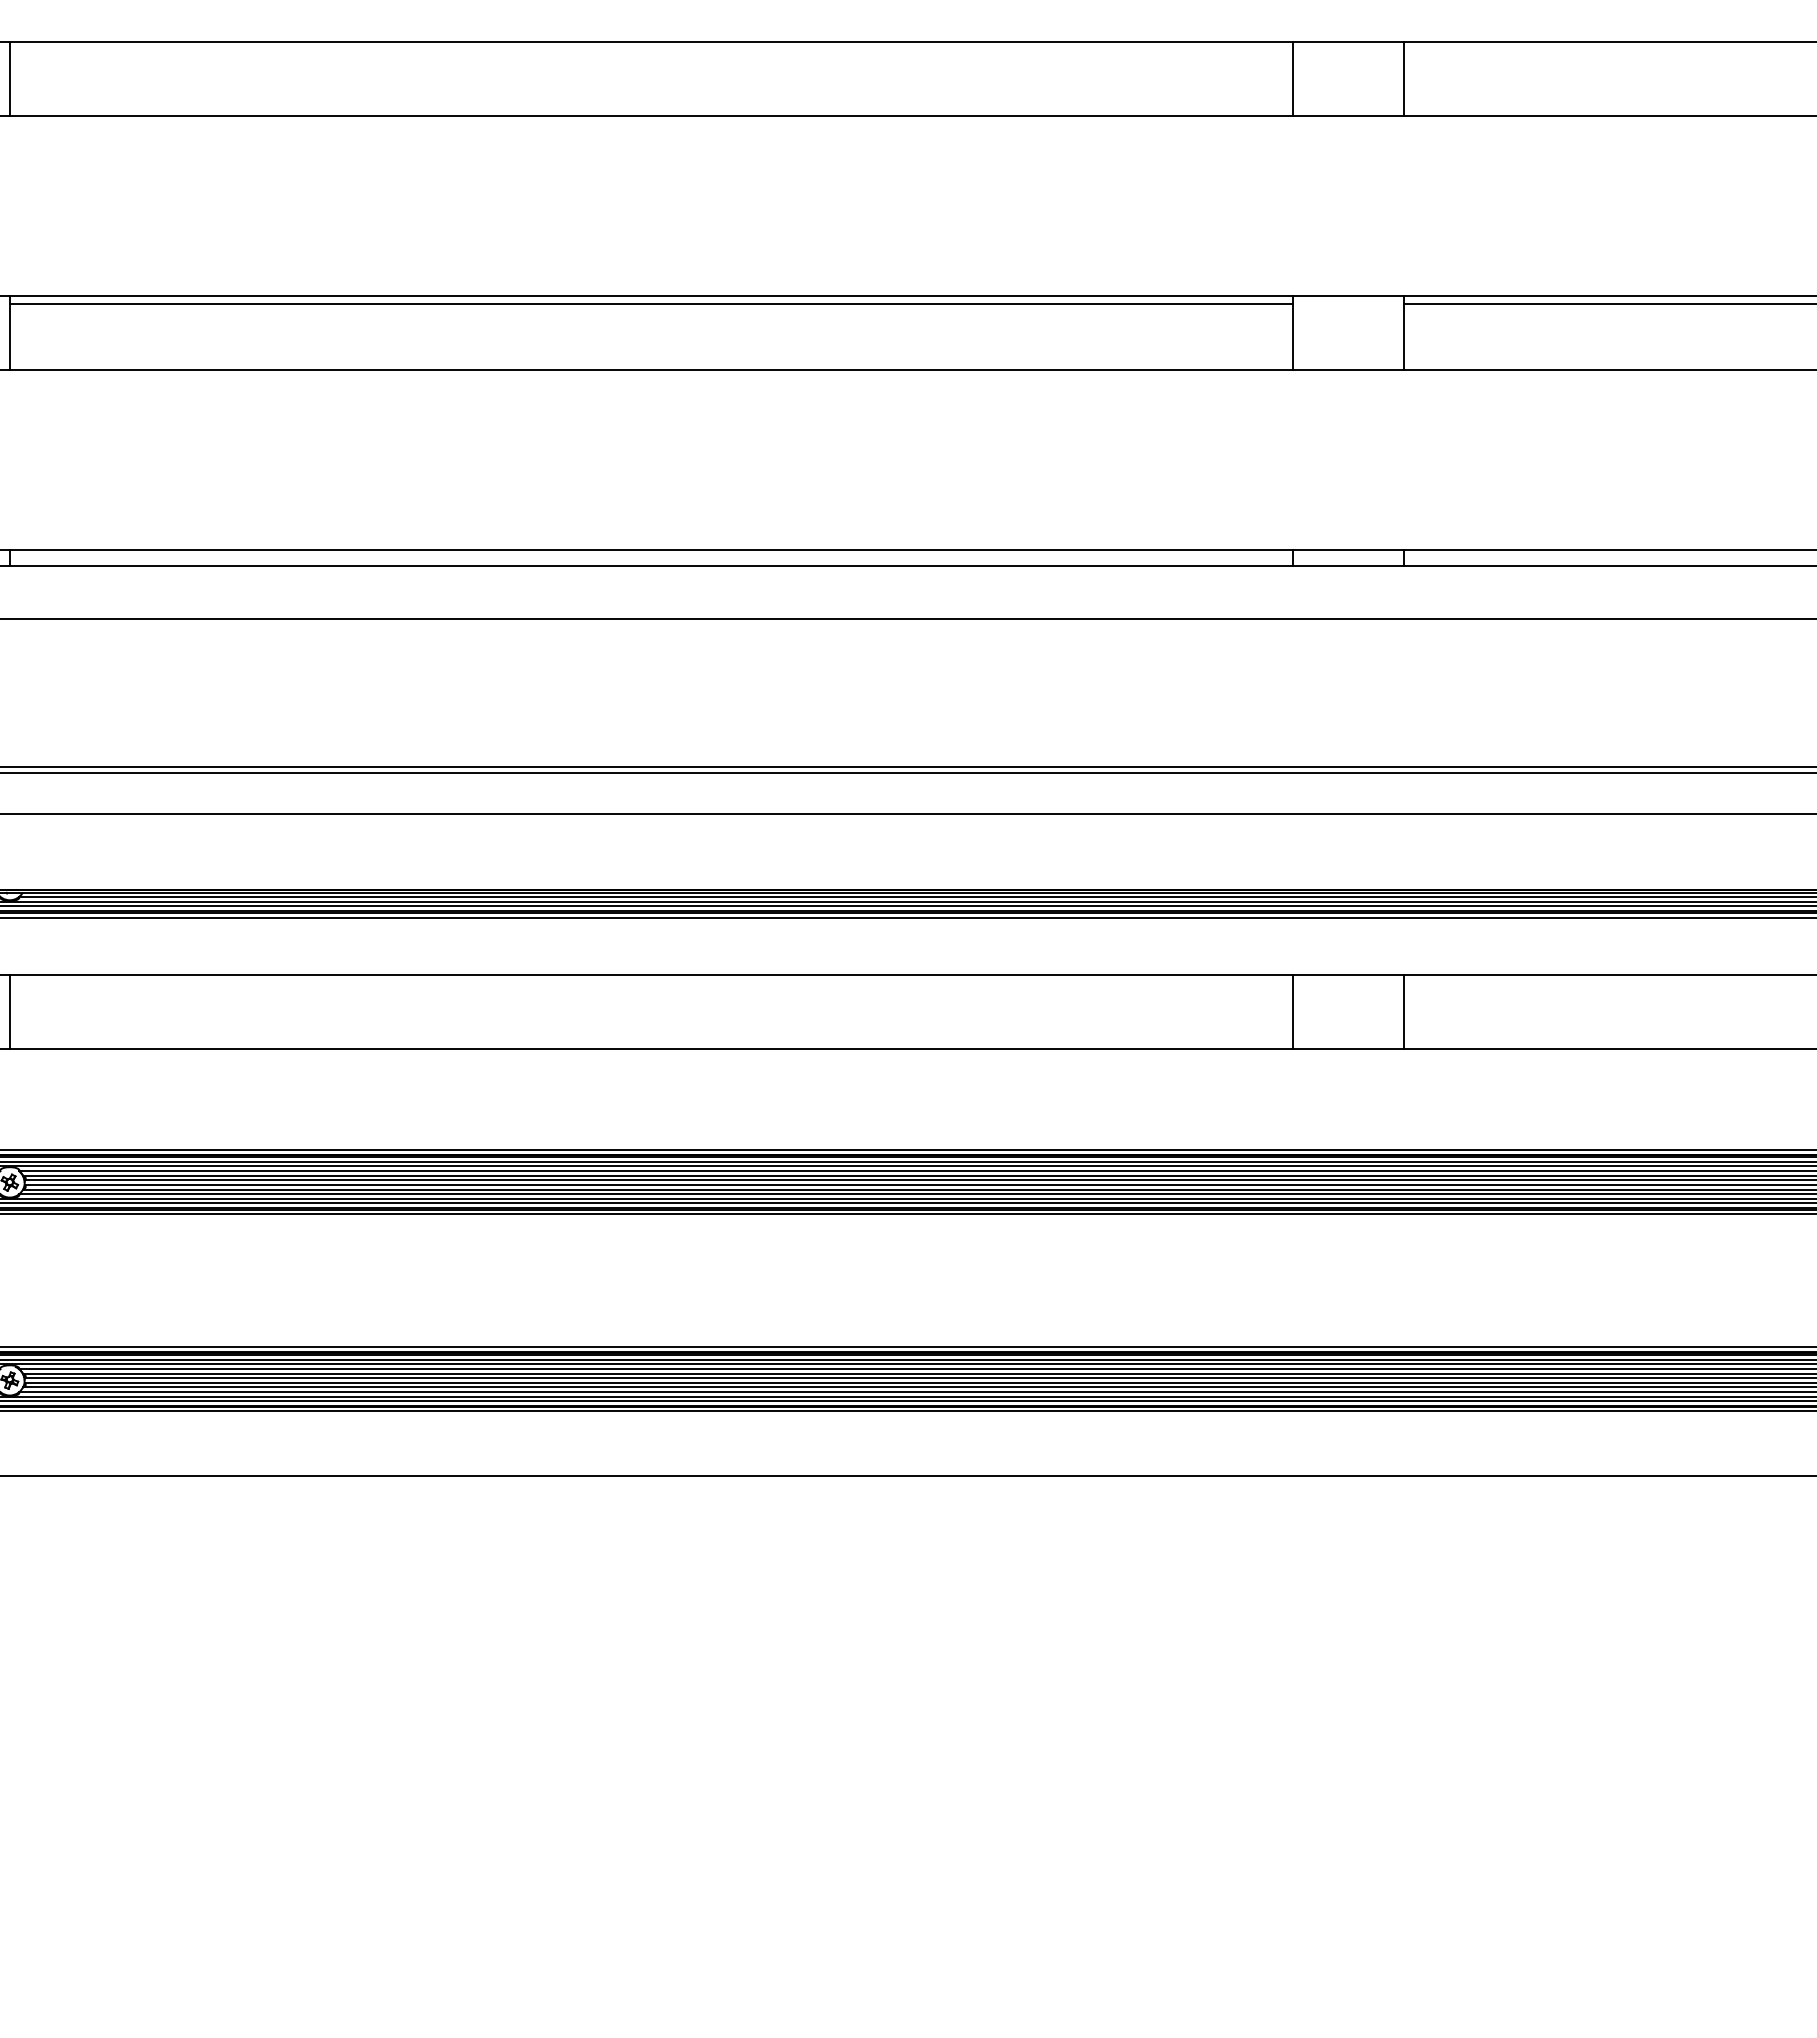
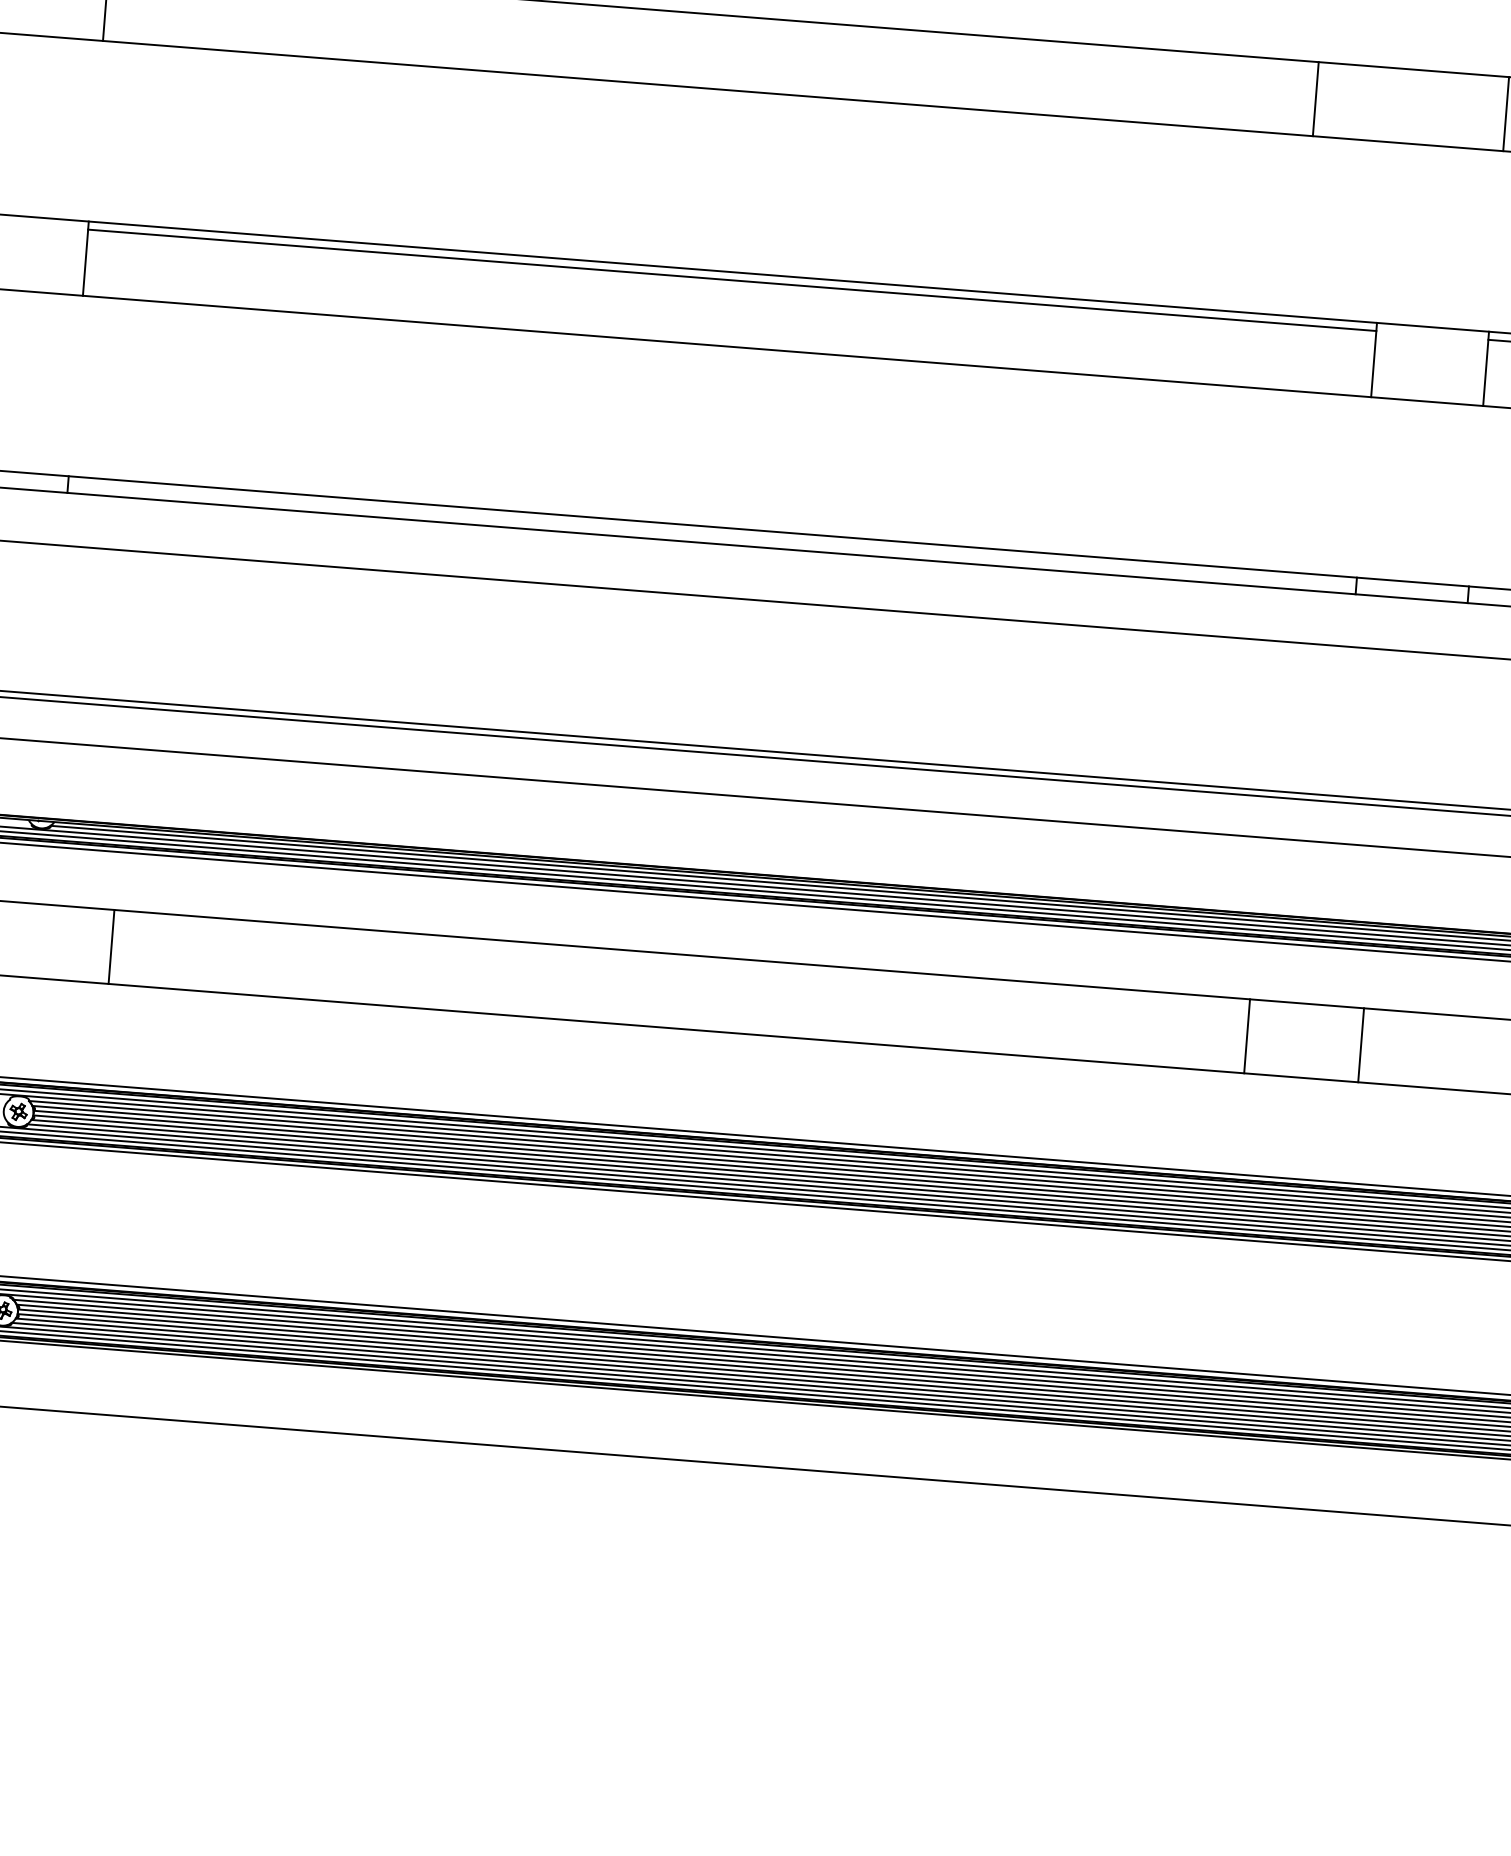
line: (1292, 79) -> (1315, 99), moved
line: (9, 1011) -> (111, 946), moved
line: (1292, 1011) -> (1246, 1035), moved
line: (1404, 1011) -> (1361, 1044), moved

